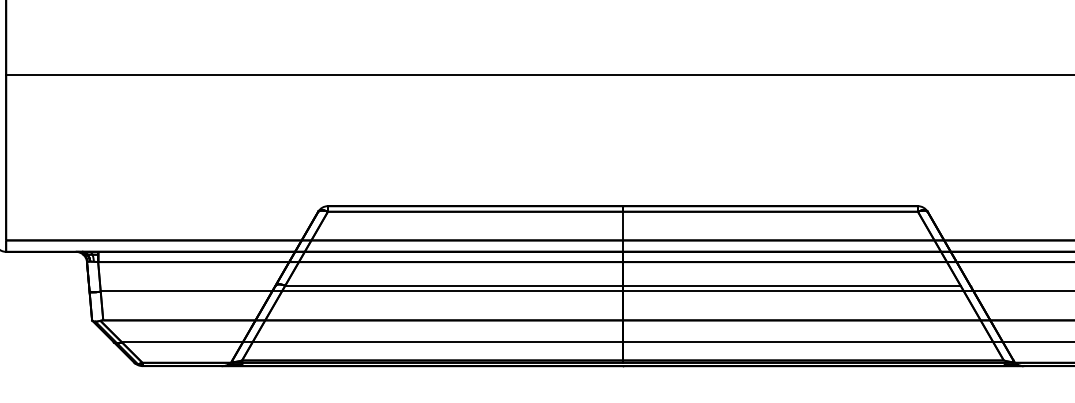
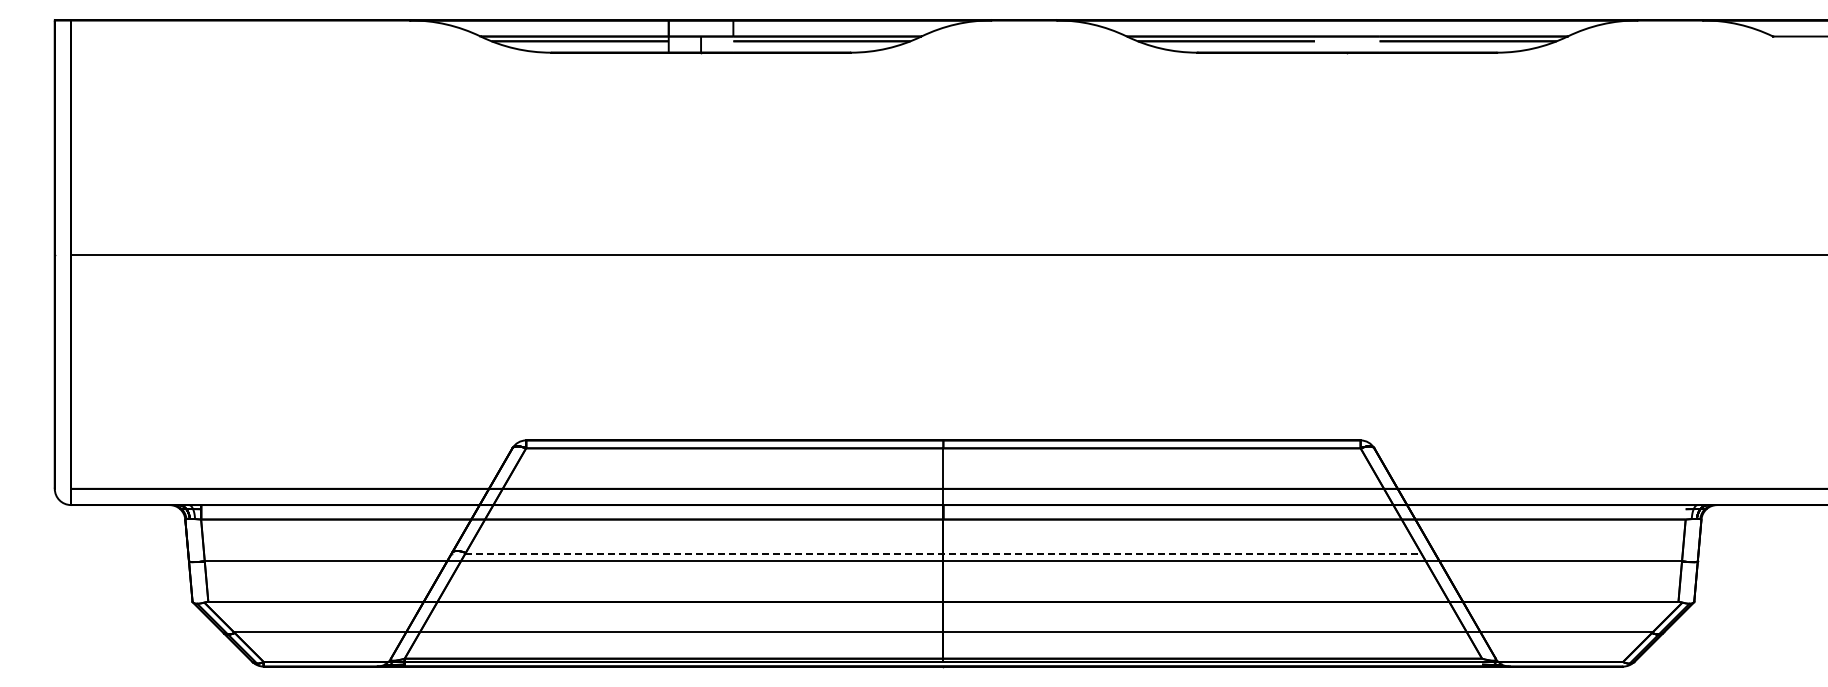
line: (623, 286) -> (943, 553), solid -> dashed

